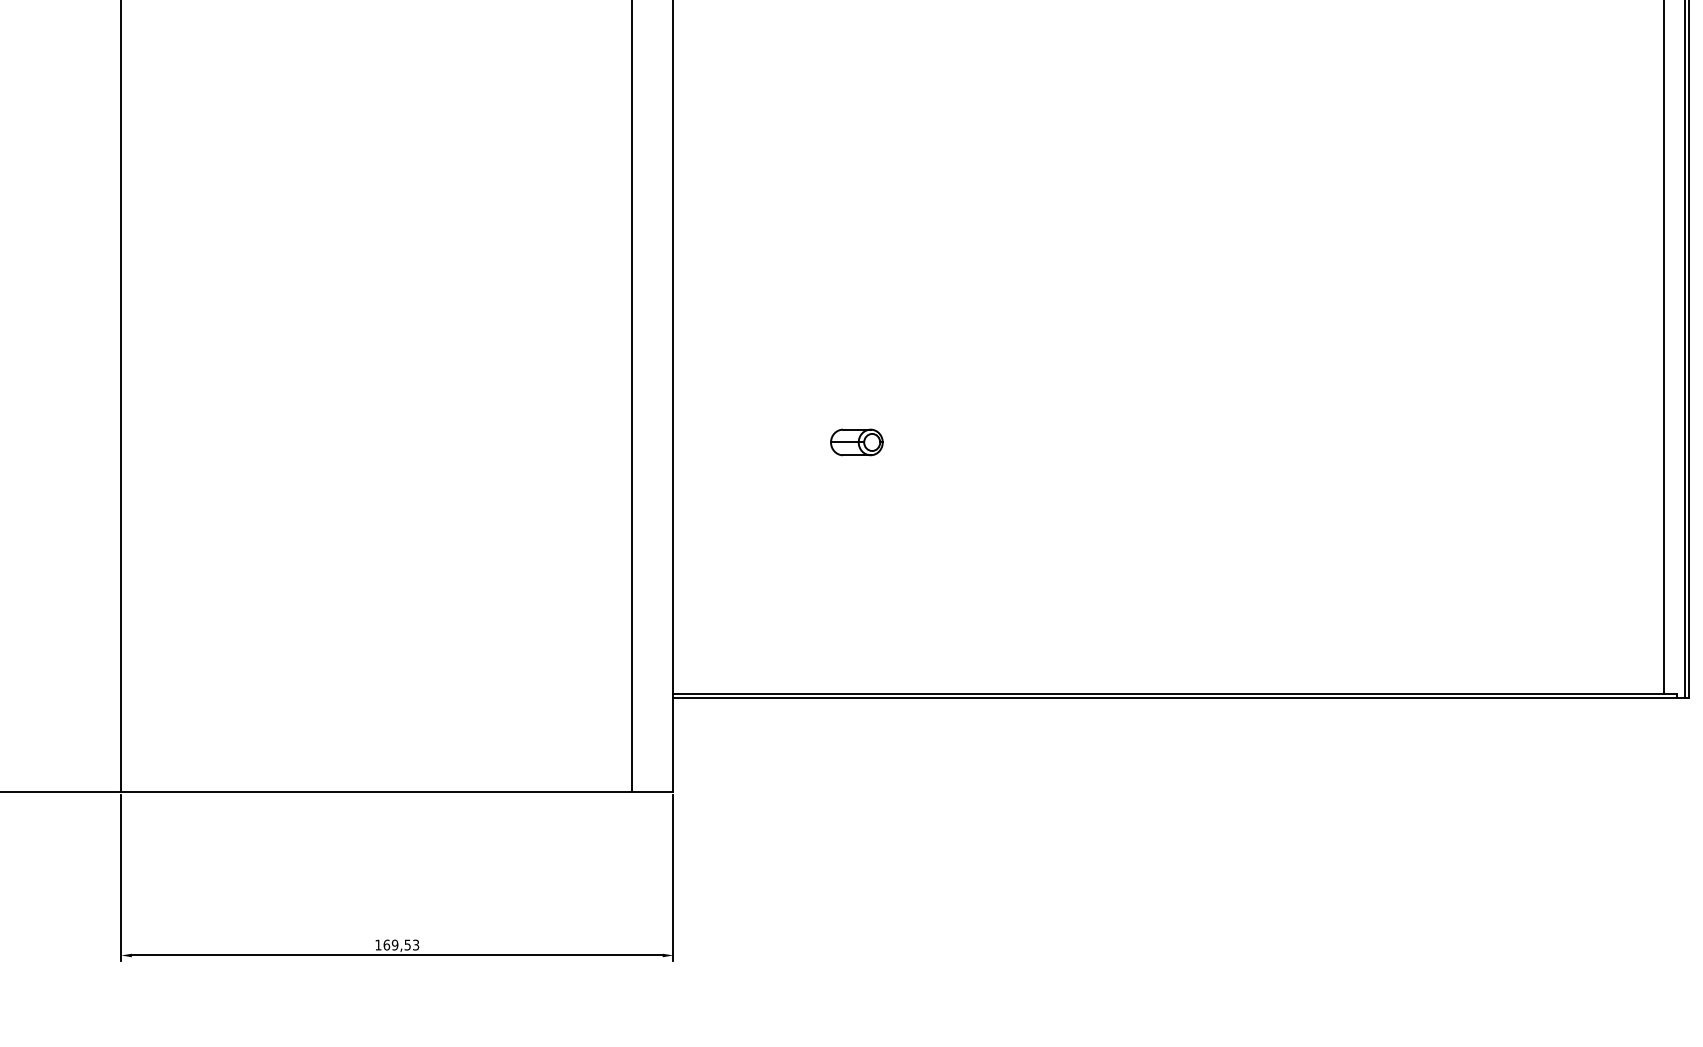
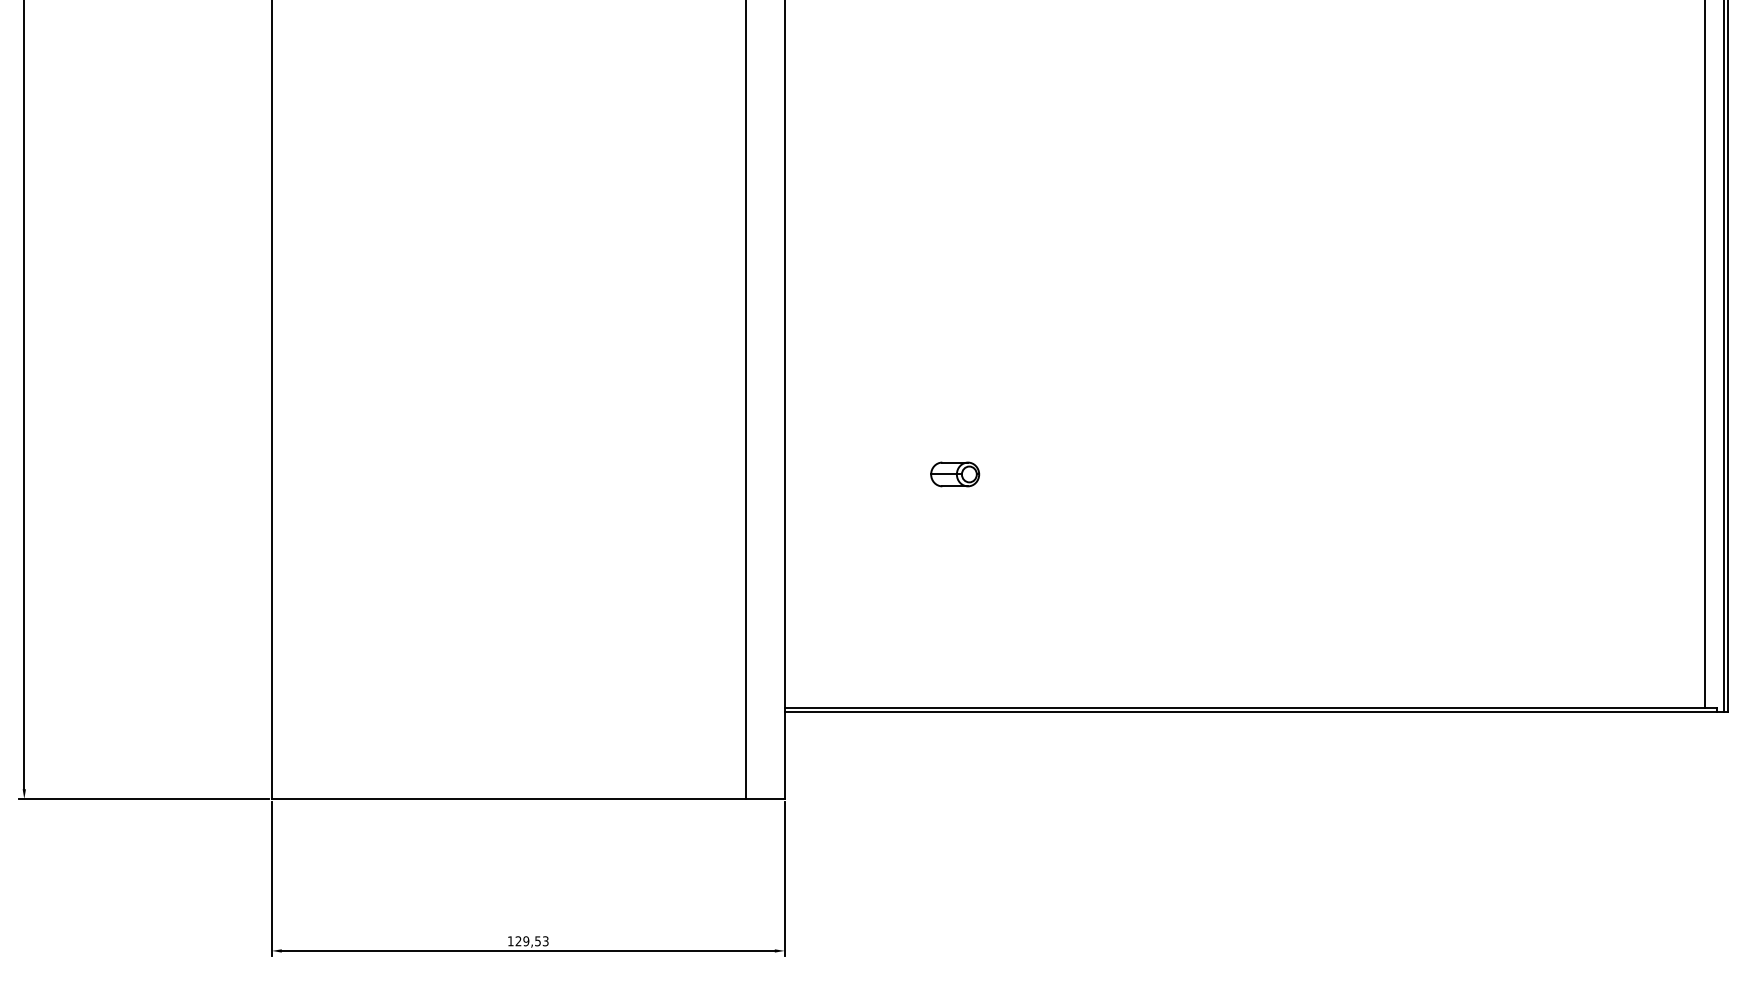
text: (386, 945) -> (518, 941), 169,53 -> 129,53

